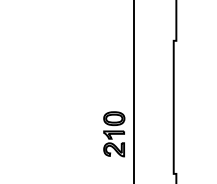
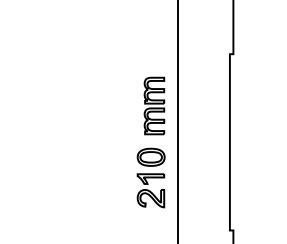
part: (116, 79) -> (154, 105), added

